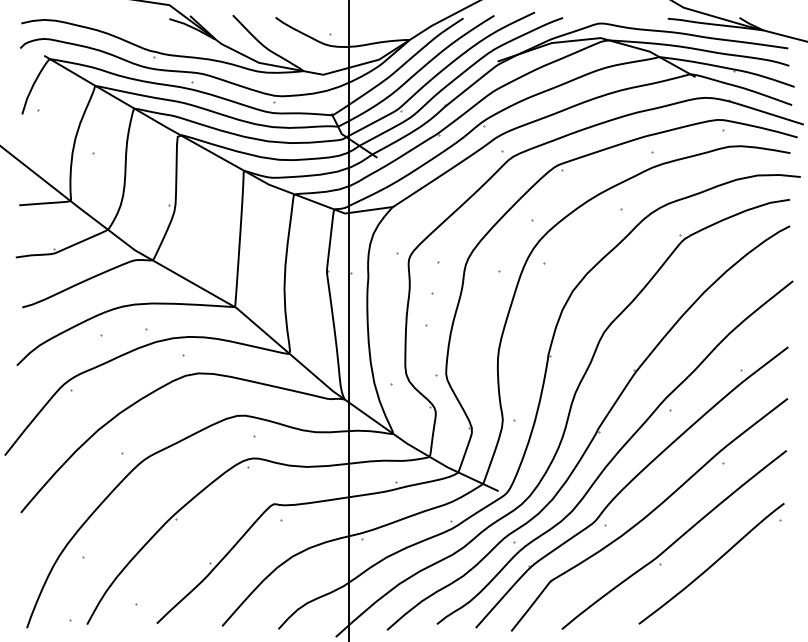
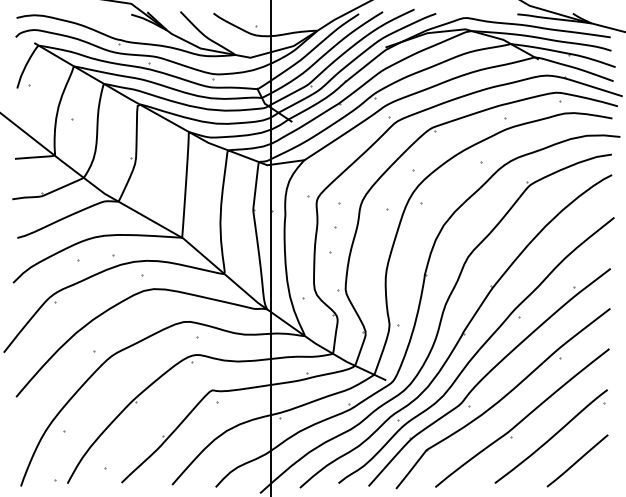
line: (745, 594) -> (577, 460), added

